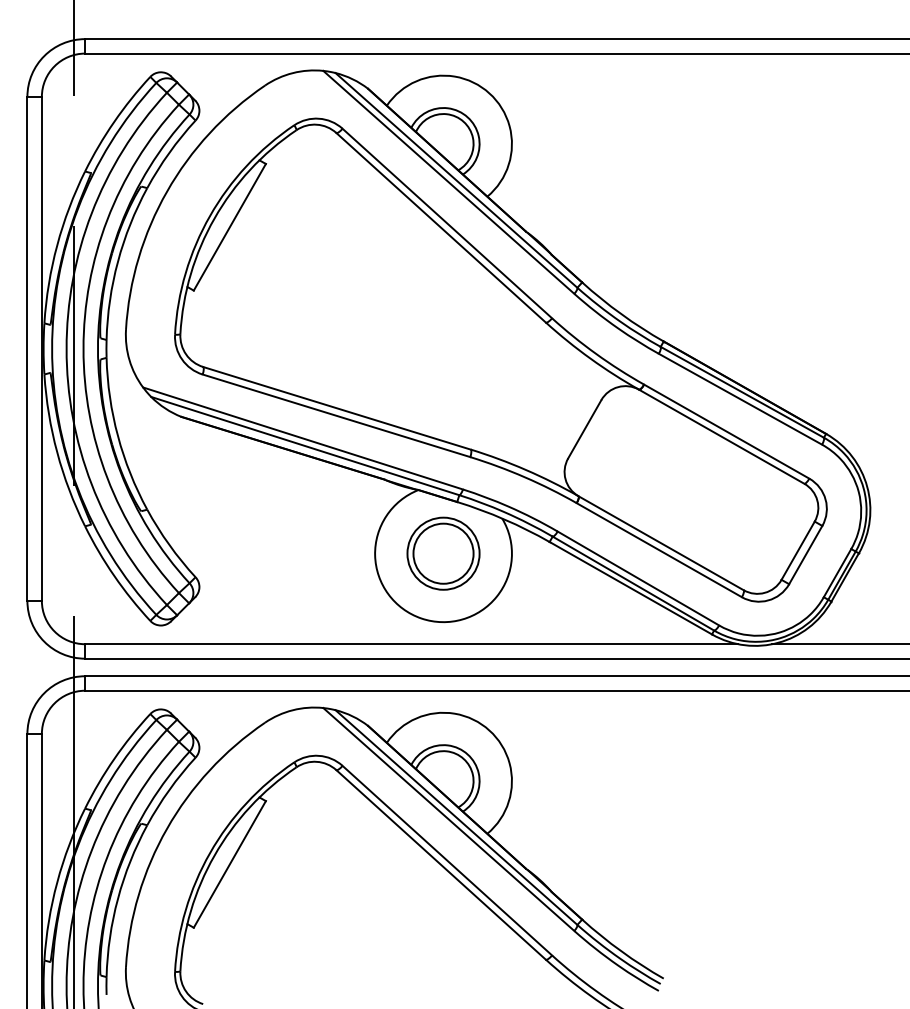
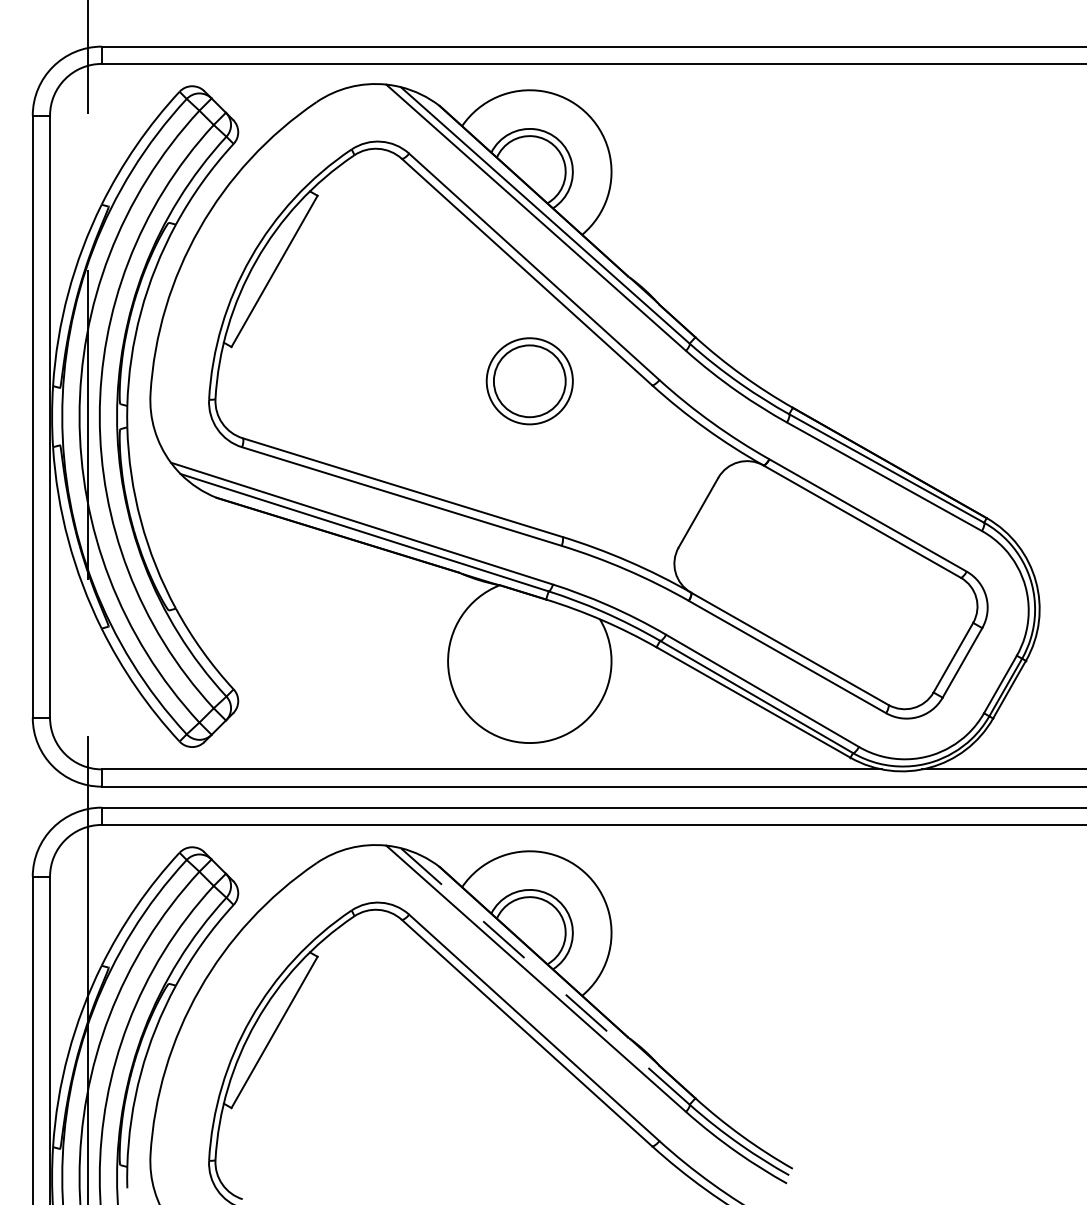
part: (443, 553) -> (529, 381), moved
line: (455, 817) -> (544, 976), solid -> dashed

